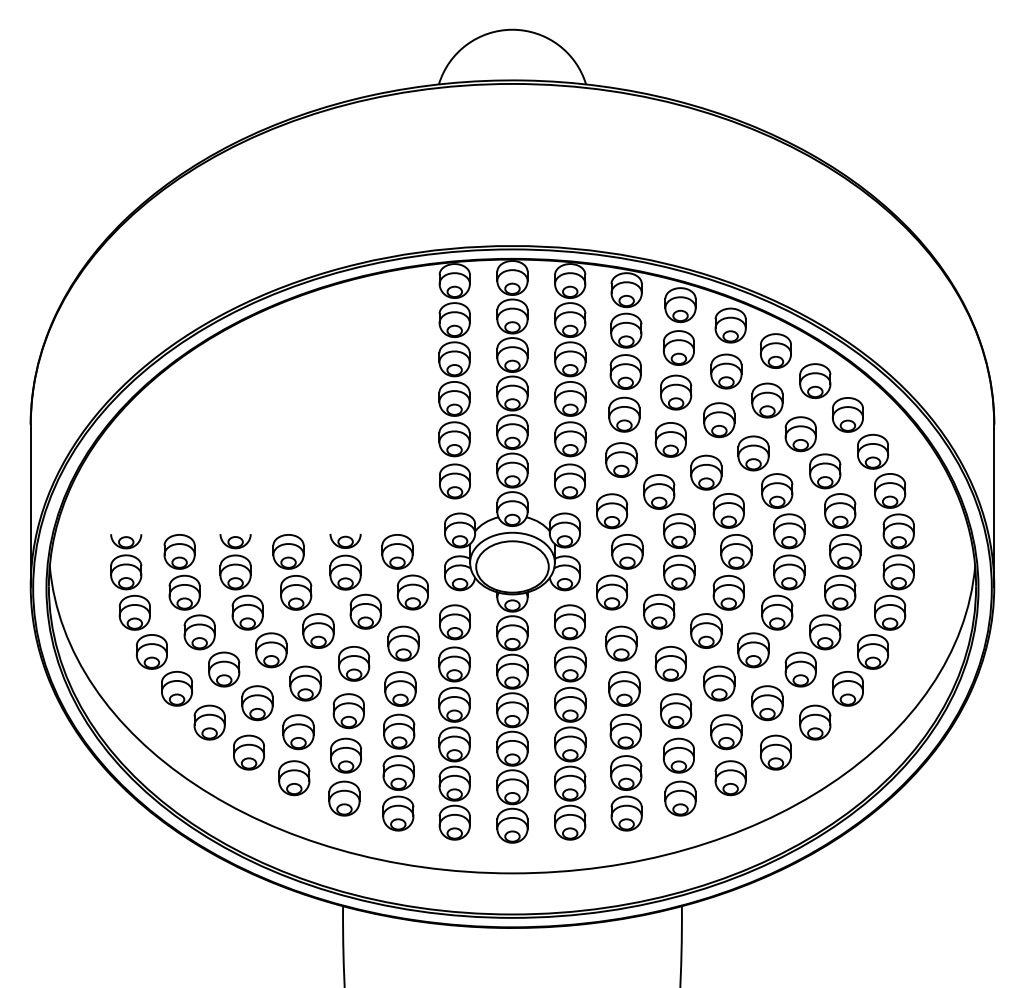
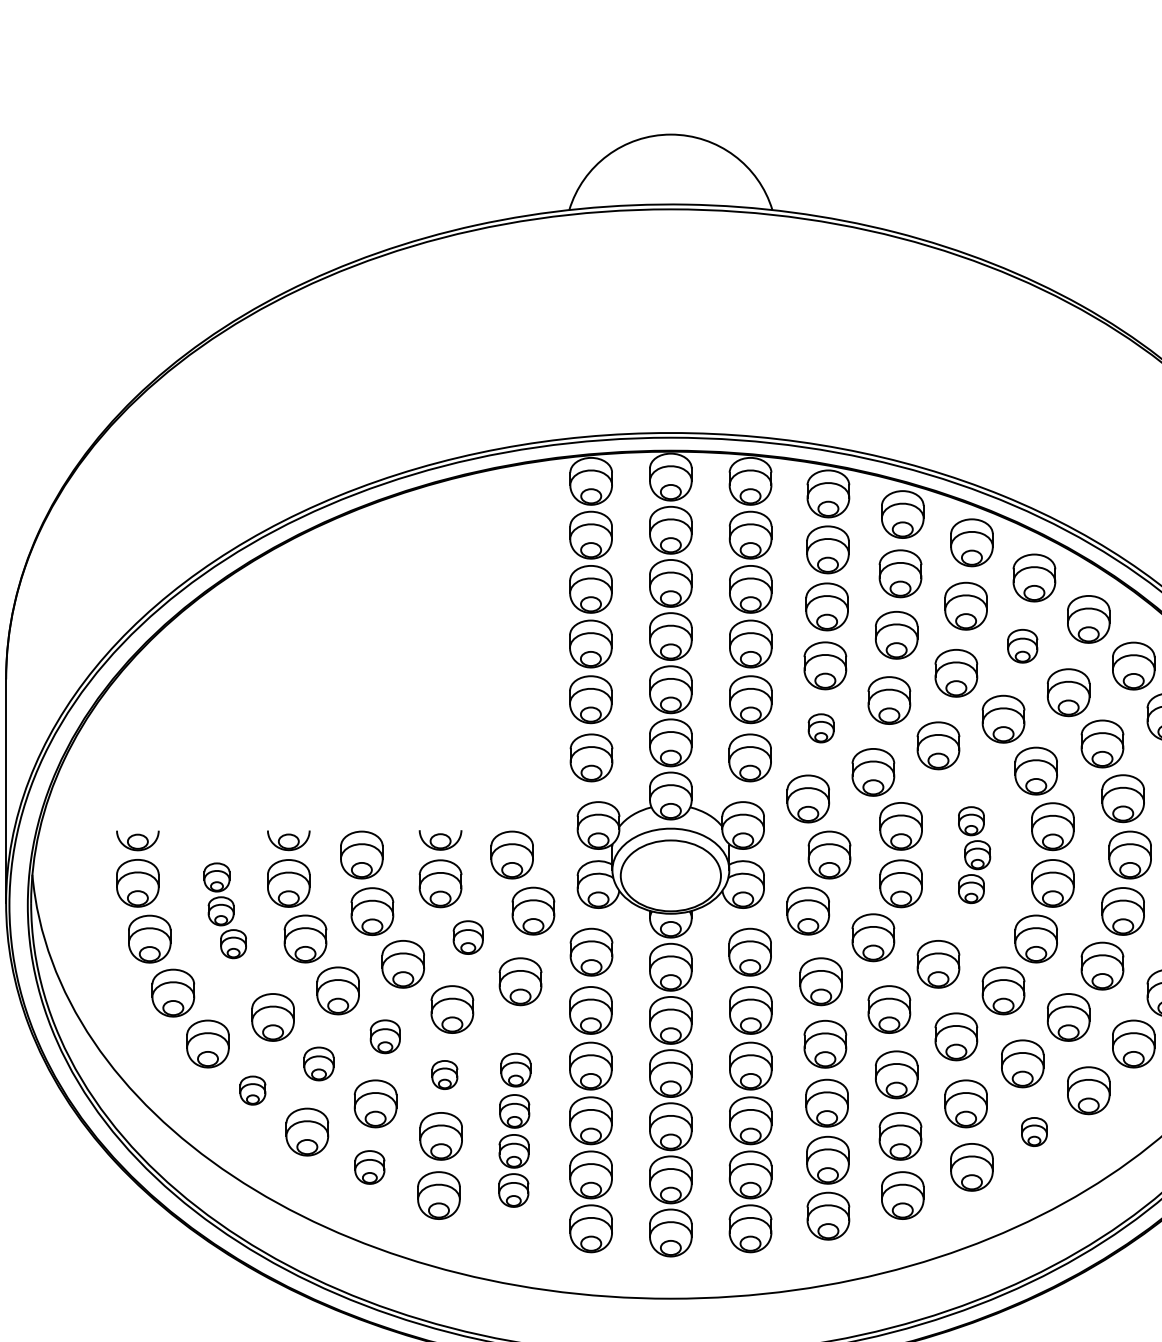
part: (767, 400) -> (1022, 646), size x0.7
part: (621, 459) -> (821, 727), size x0.6
part: (732, 551) -> (974, 854), size x0.6
part: (189, 592) -> (225, 911), size x0.6
part: (365, 611) -> (468, 937), size x0.7
part: (305, 683) -> (385, 1036), size x0.7
part: (257, 703) -> (319, 1064), size x0.7
part: (348, 711) -> (444, 1075), size x0.6
part: (209, 722) -> (252, 1090), size x0.6
part: (399, 751) -> (514, 1130), size x0.7
part: (775, 752) -> (1033, 1131), size x0.6
part: (294, 778) -> (370, 1167), size x0.7

